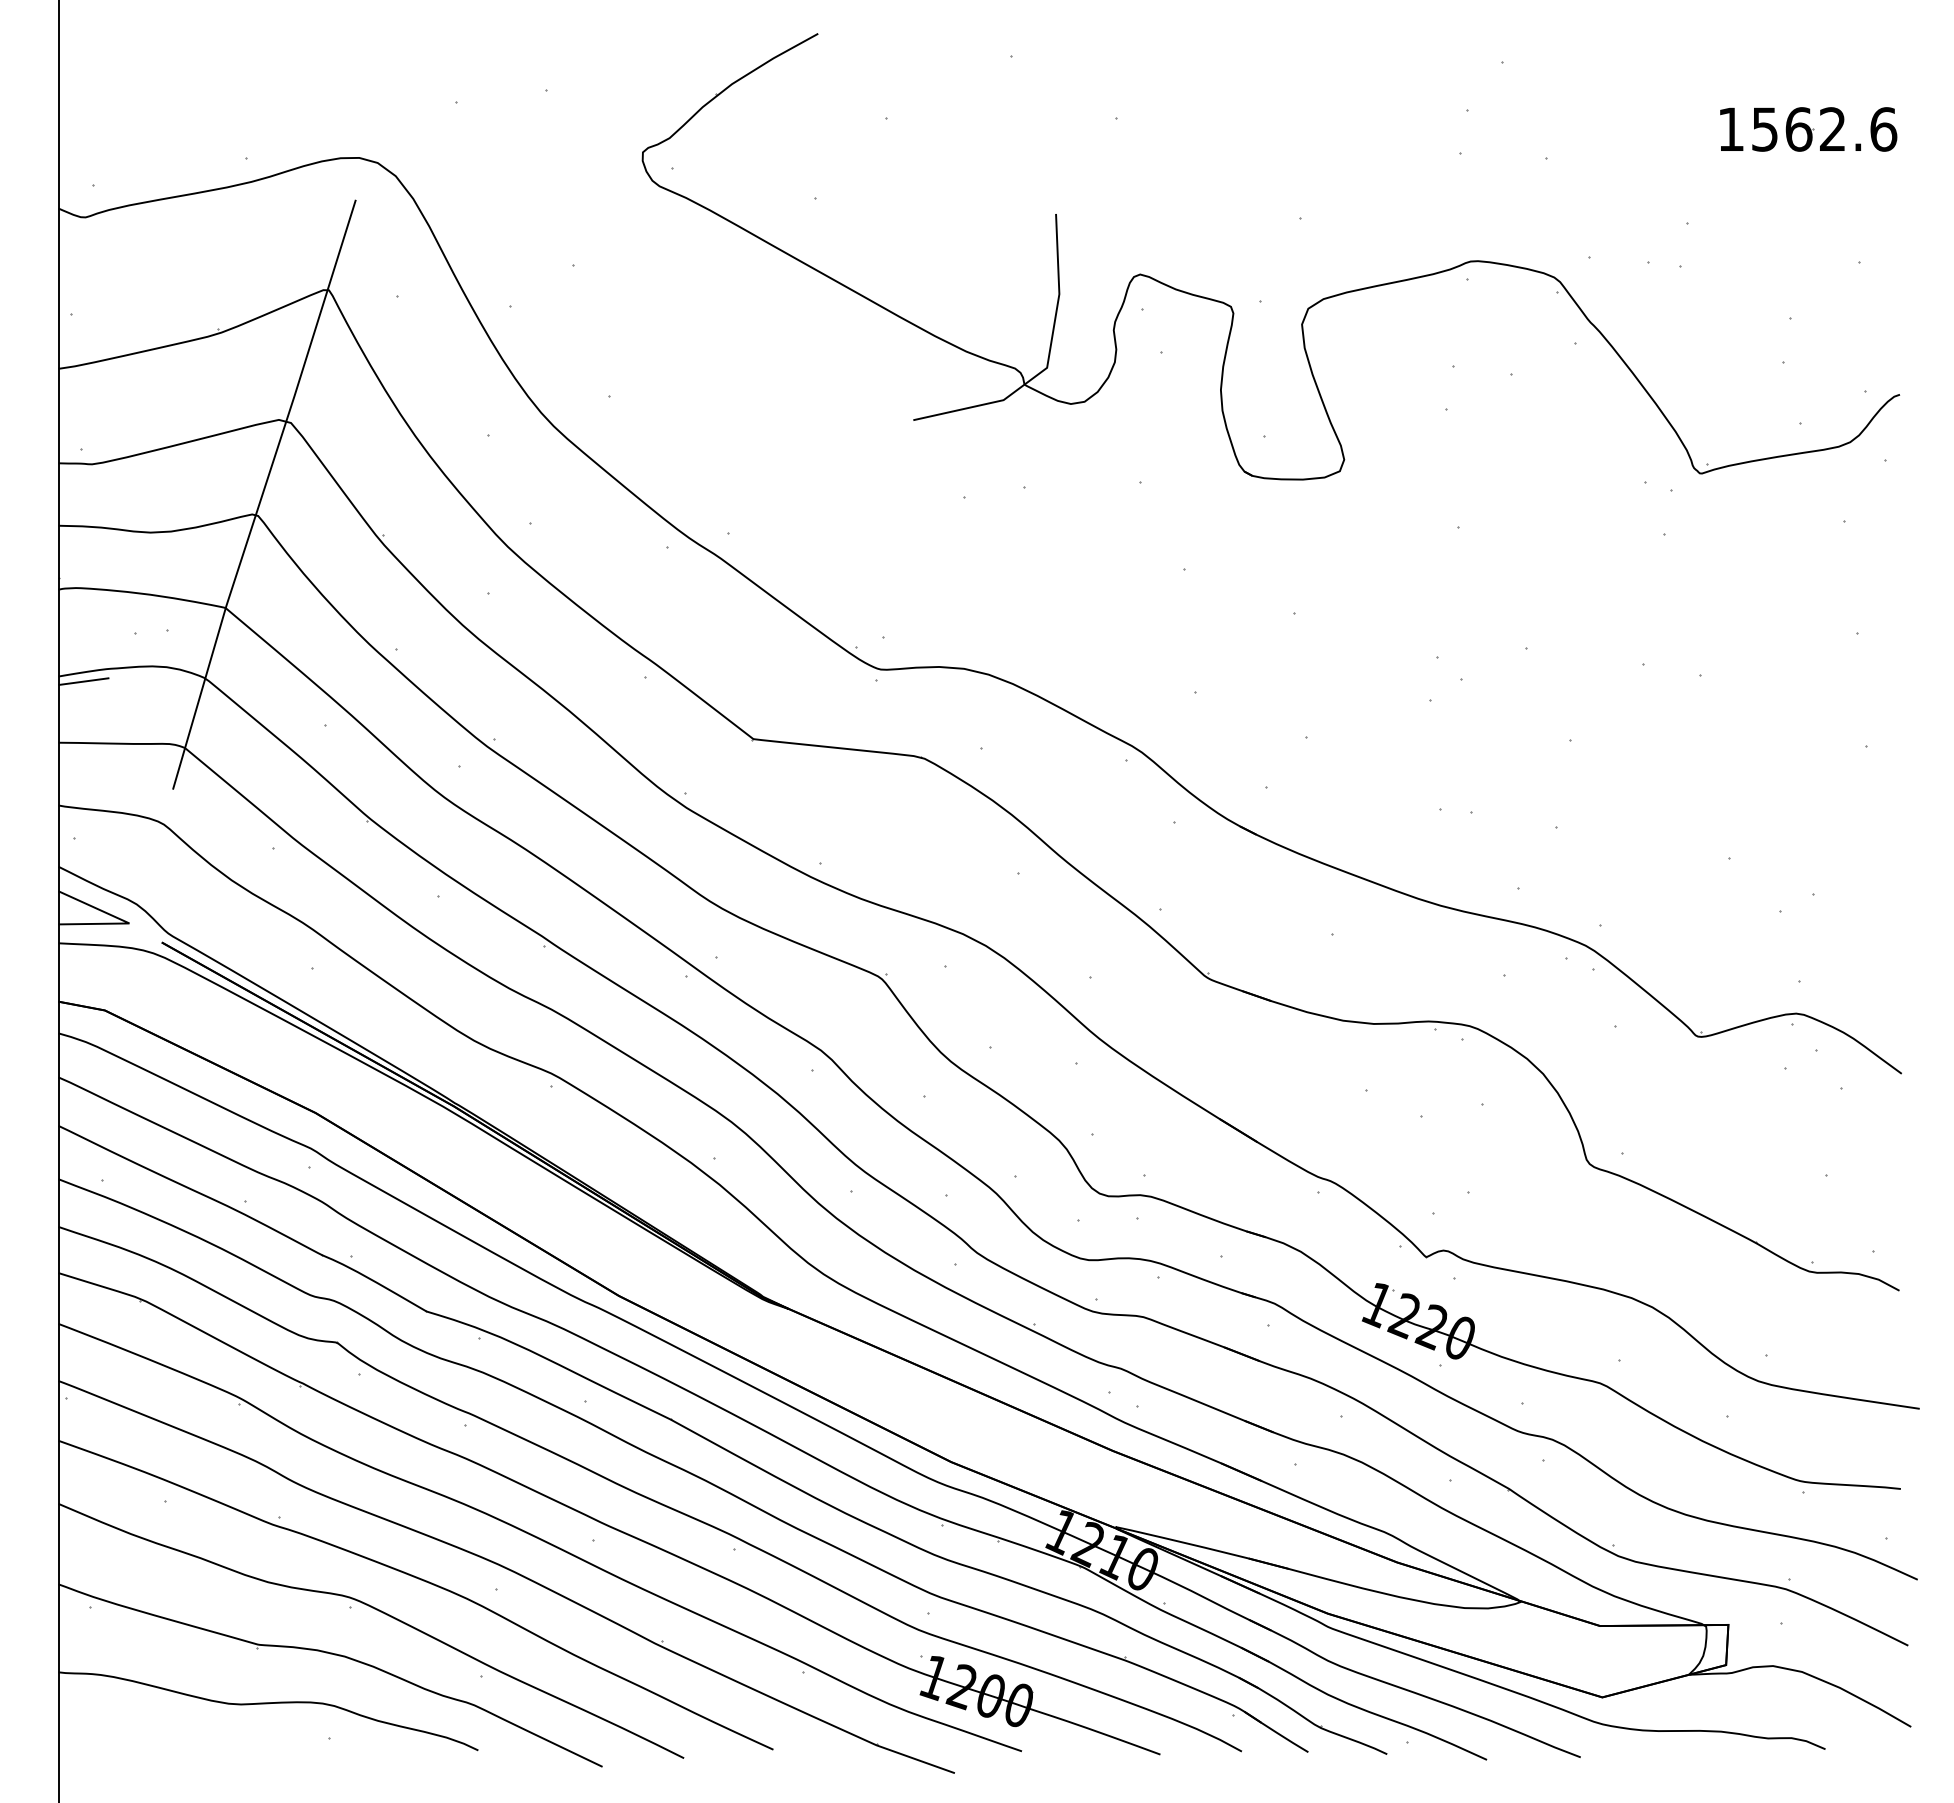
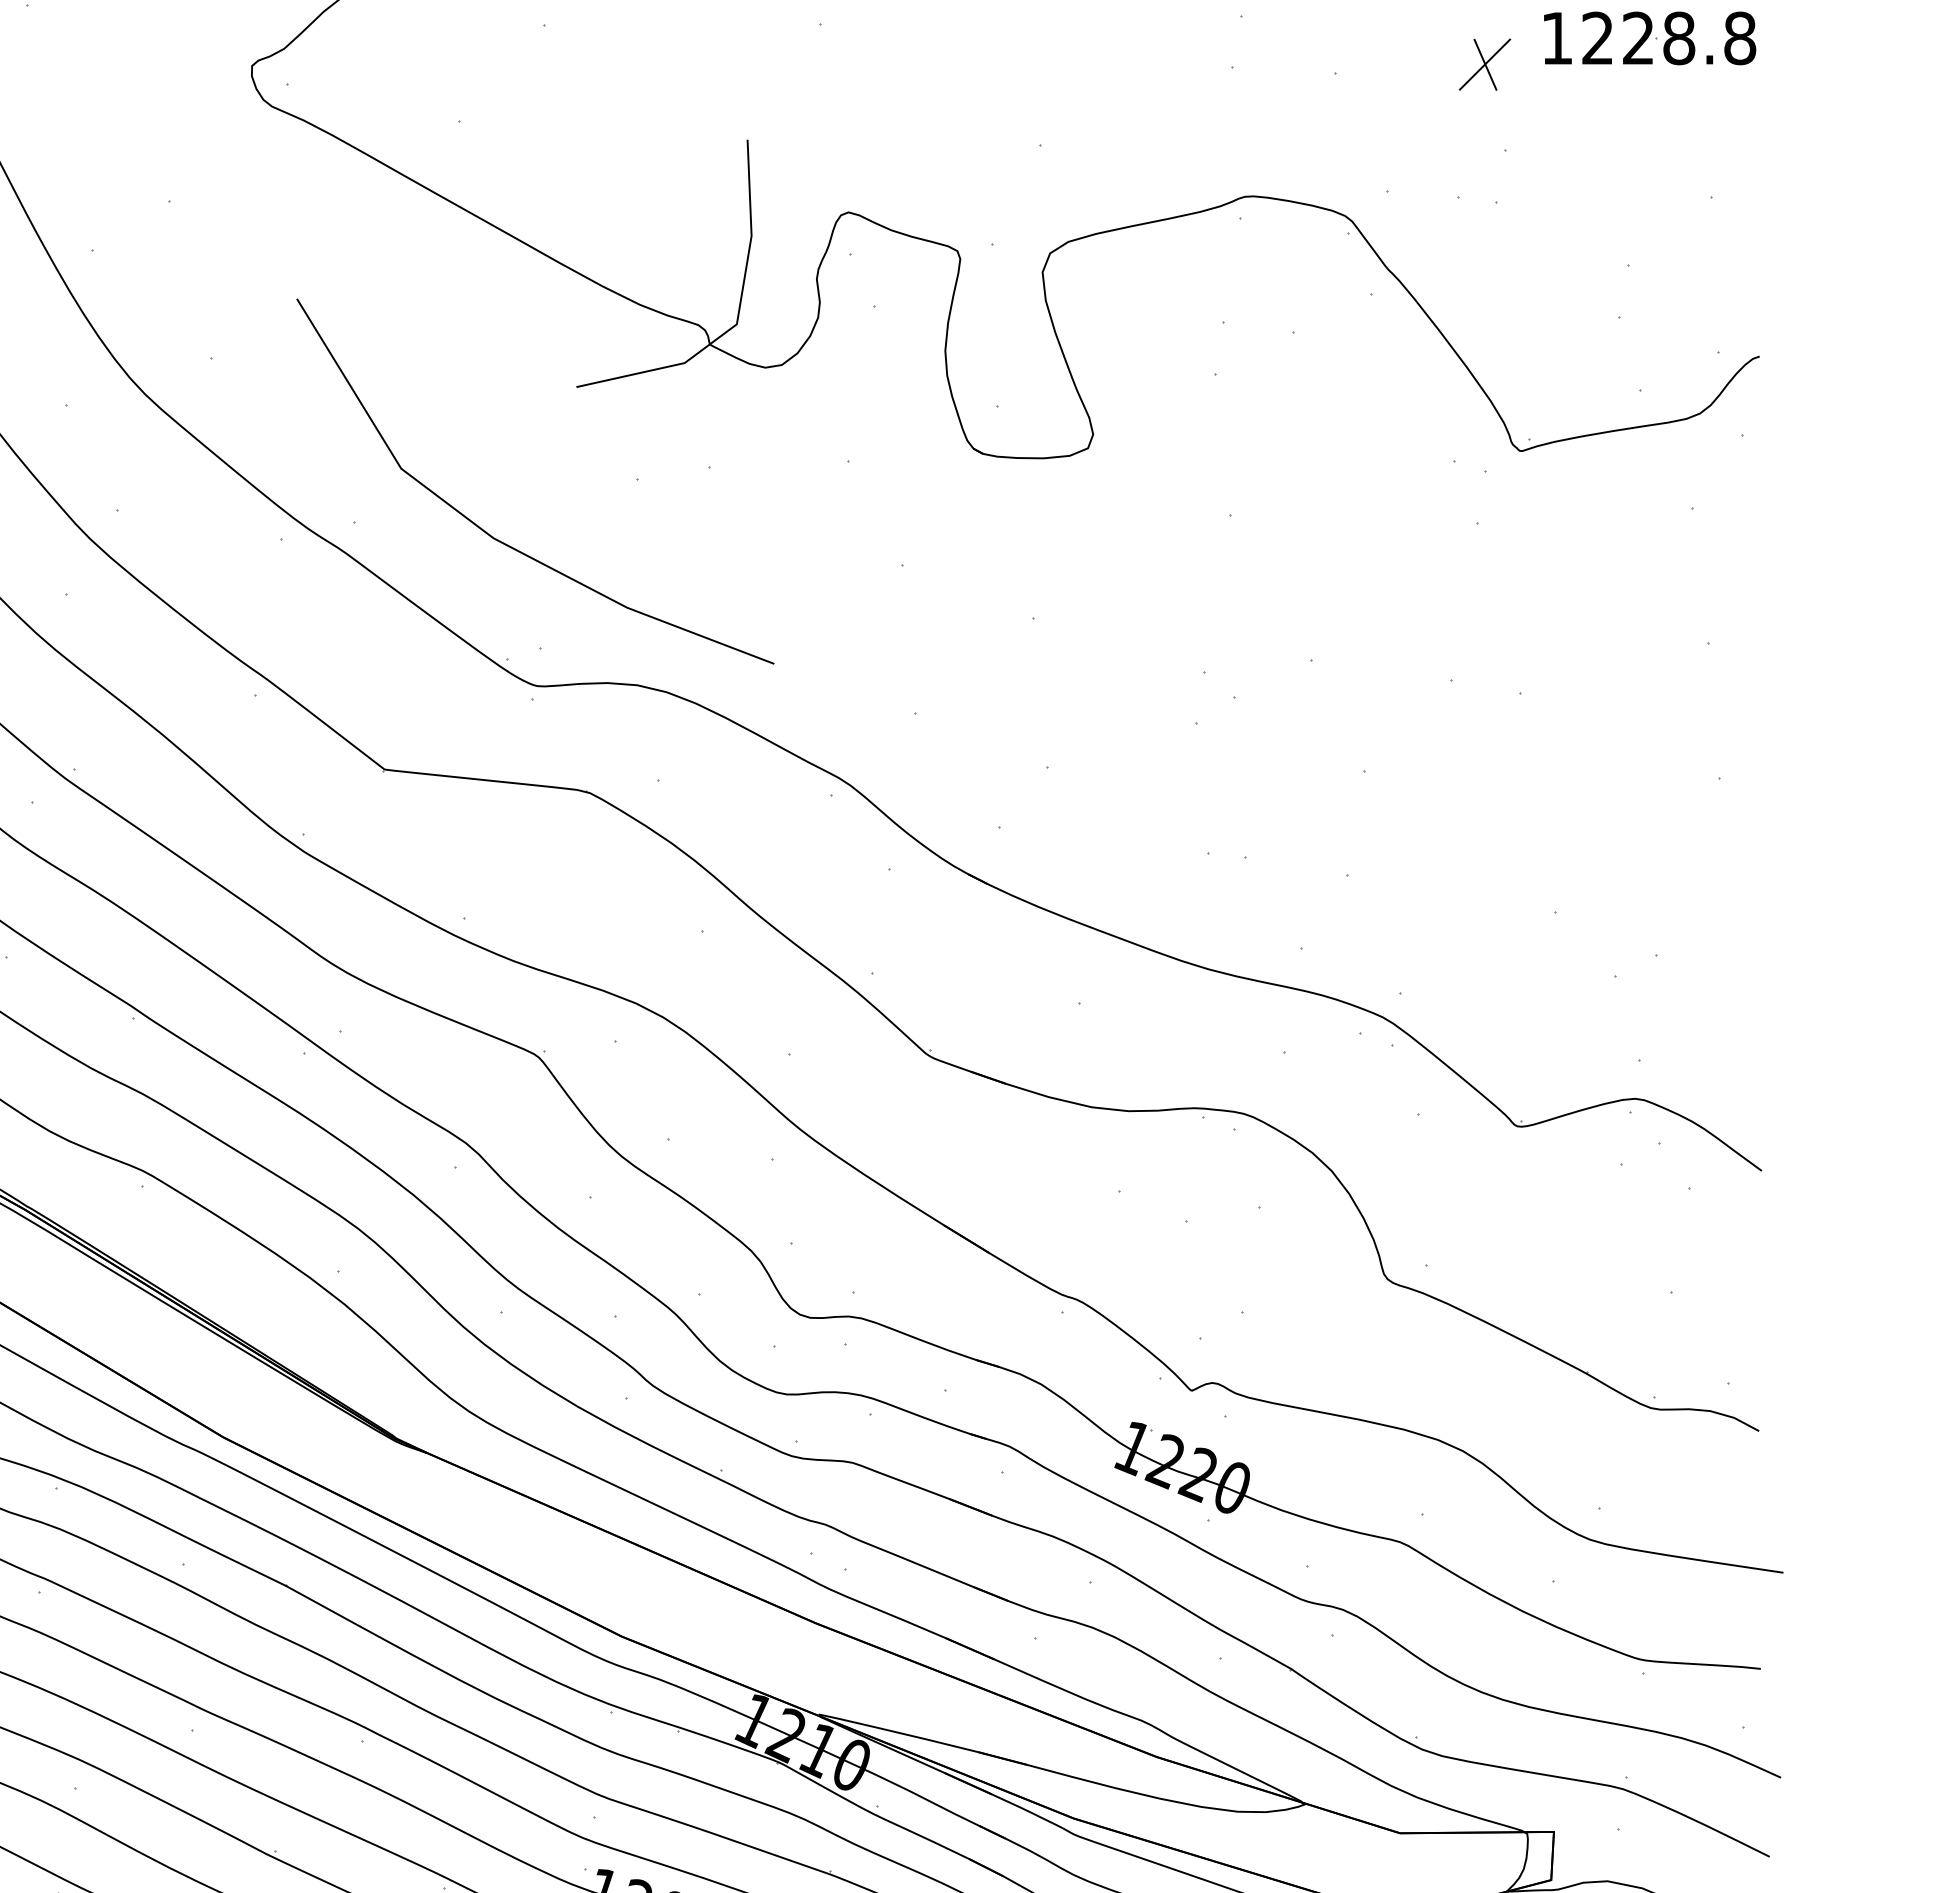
text: (1824, 129) -> (1669, 38), 1562.6 -> 1228.8
part: (1670, 151) -> (1484, 64), added
line: (849, 547) -> (499, 539), added

